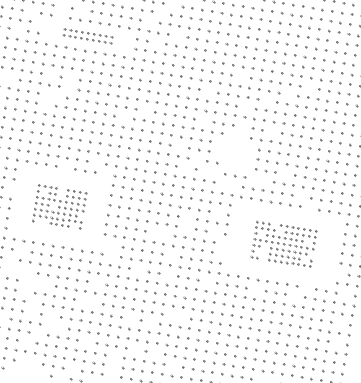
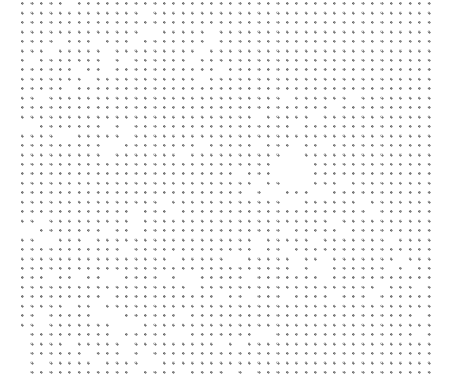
part: (87, 35) -> (135, 83), size x1.67
part: (59, 207) -> (135, 249), size x1.67
part: (283, 244) -> (353, 249), size x1.67

